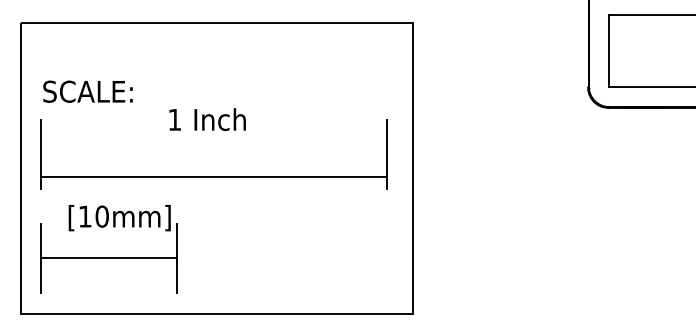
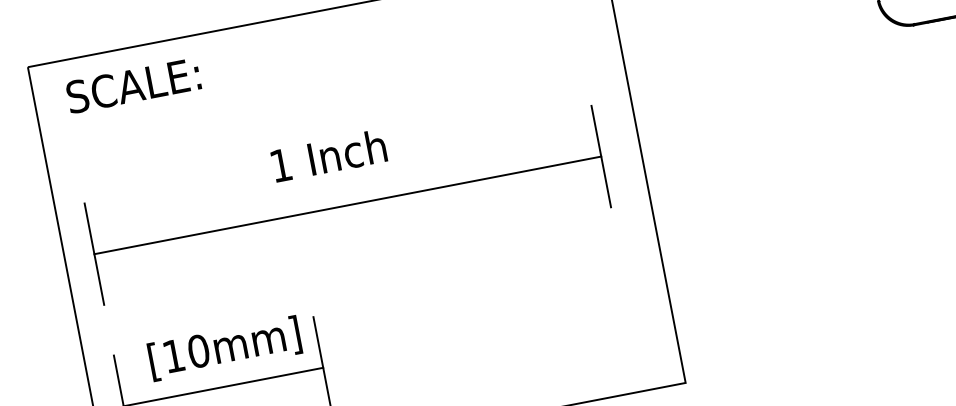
text: (87, 91) -> (132, 85), moved
line: (213, 176) -> (347, 205), moved
text: (119, 218) -> (224, 349), moved

